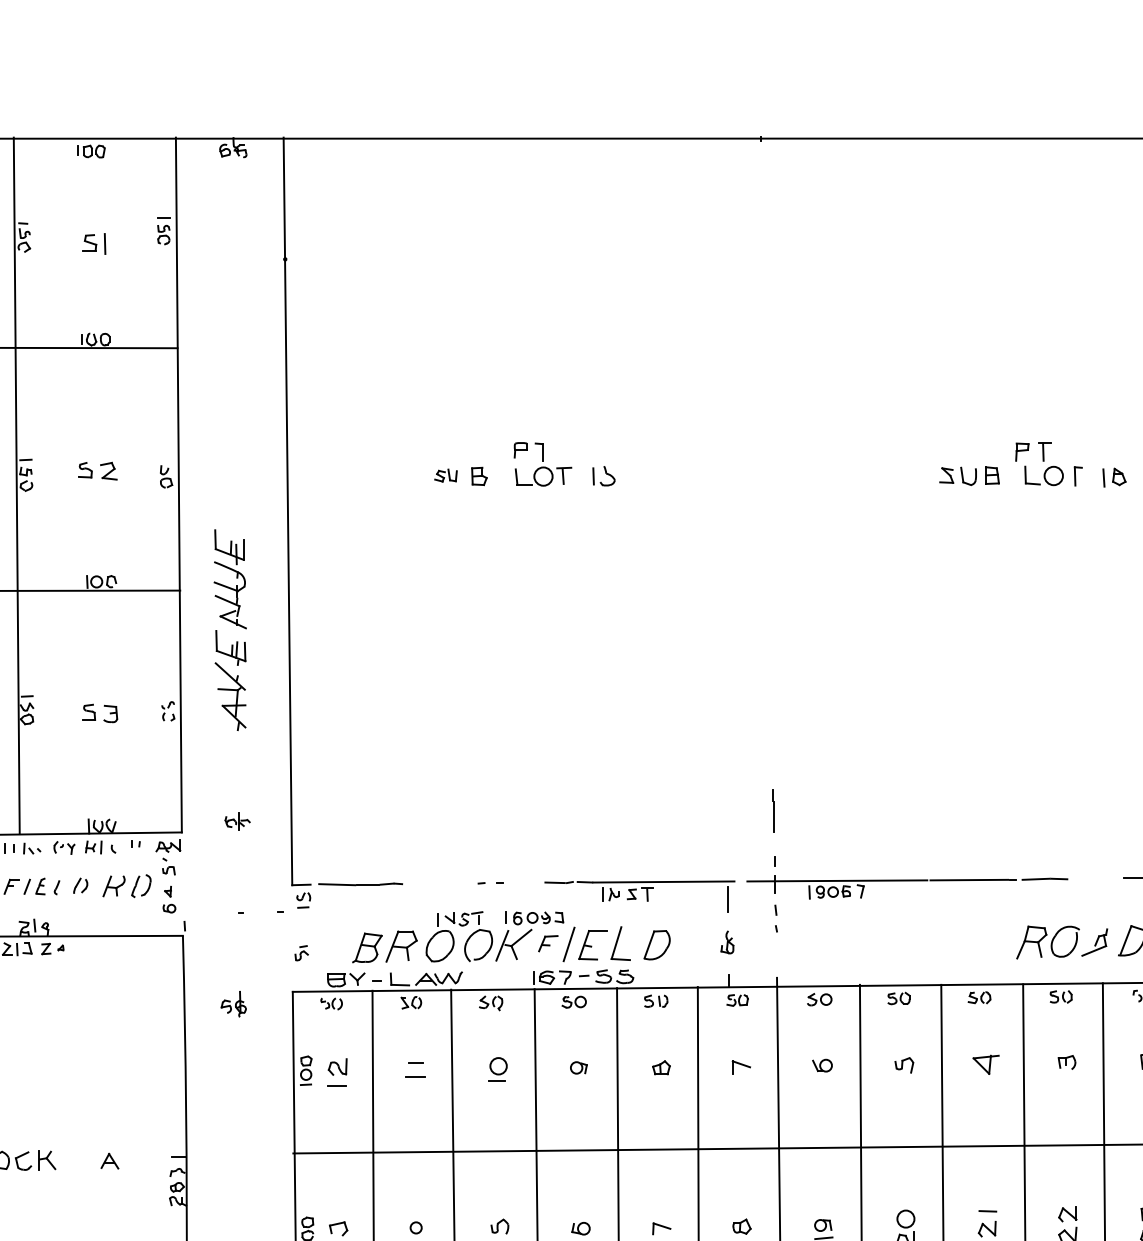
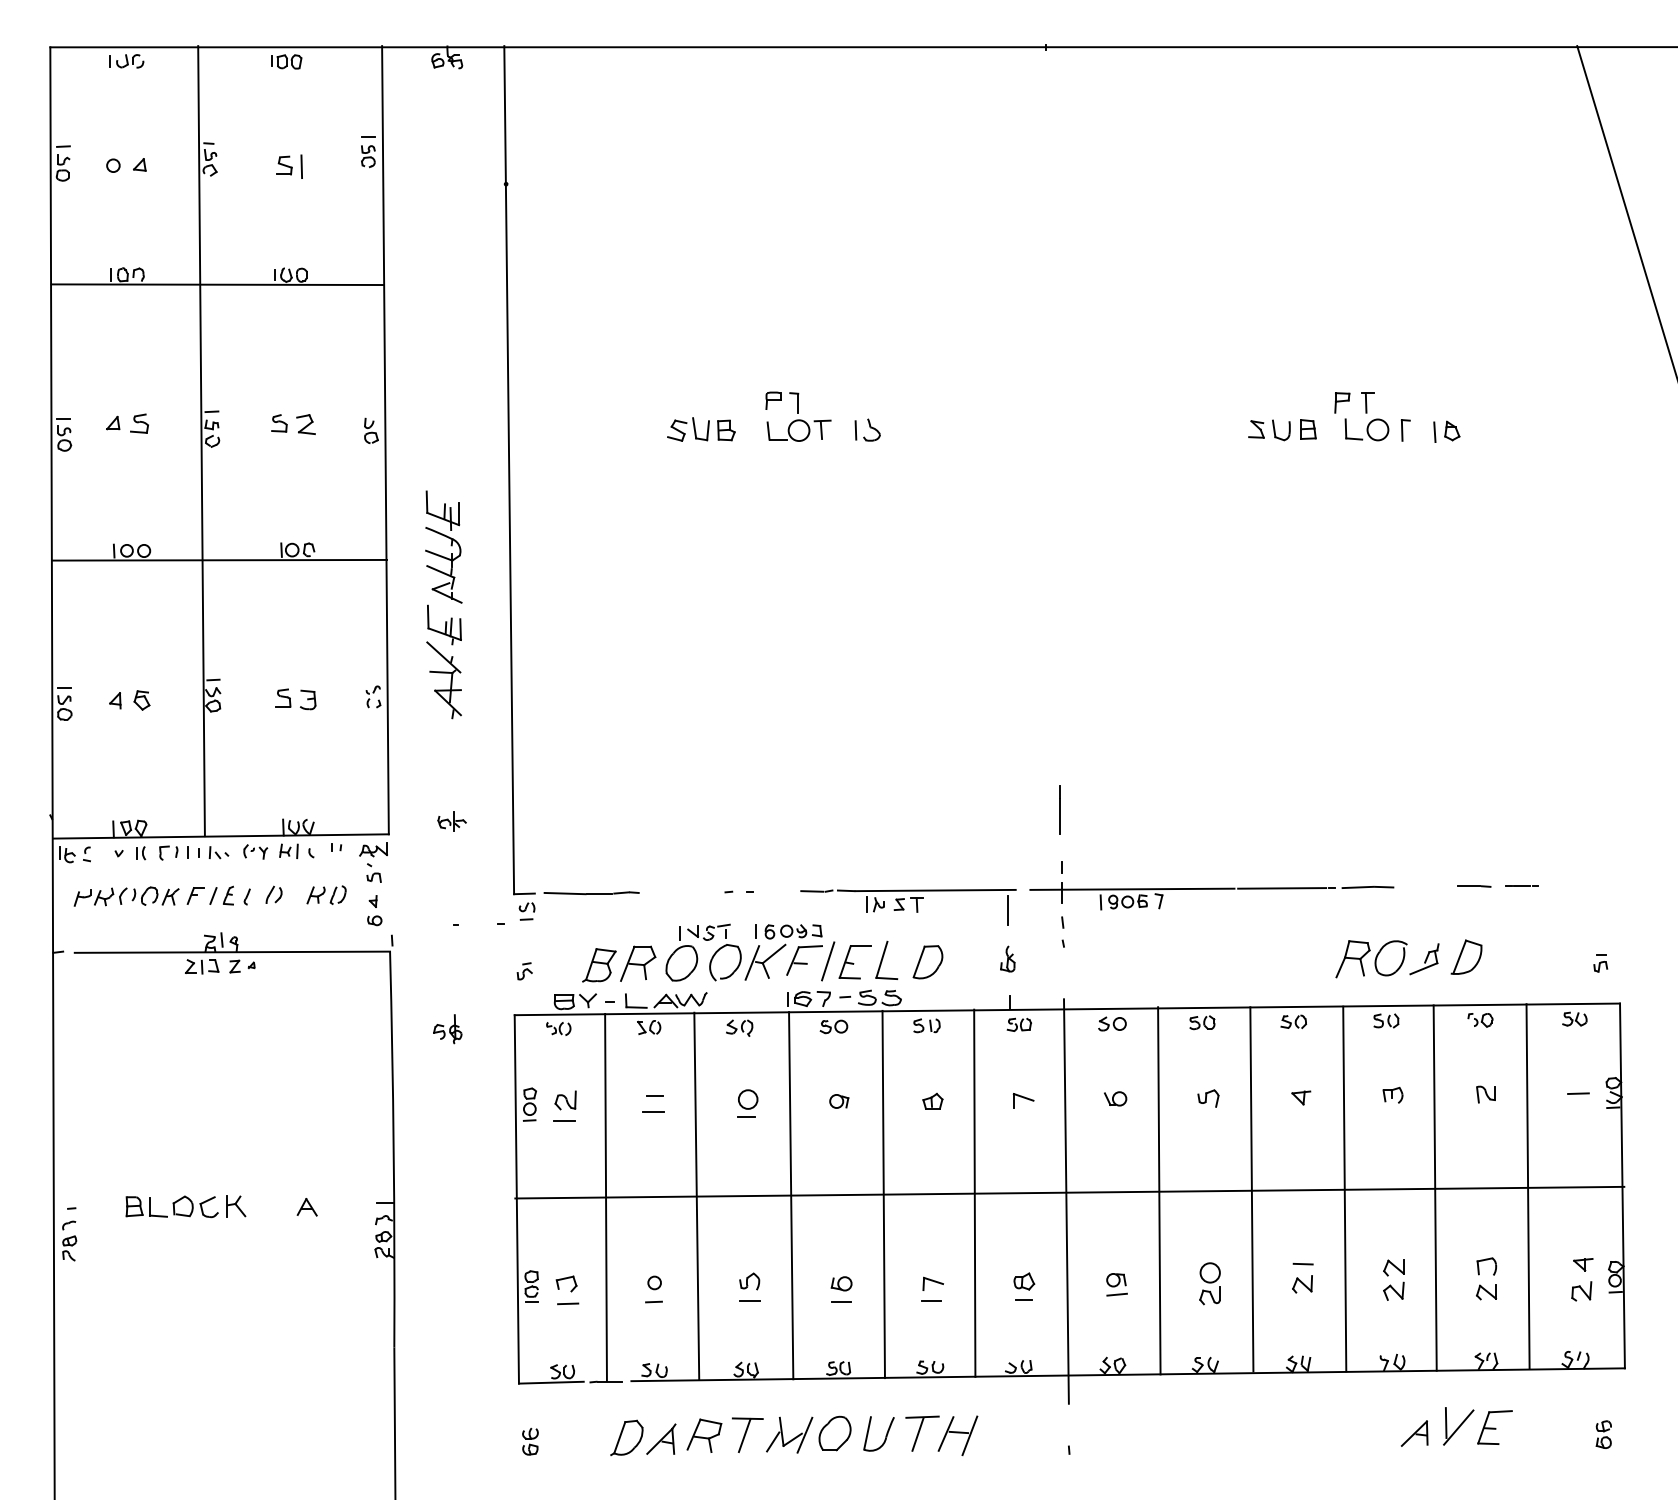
part: (446, 475) -> (688, 429), size x1.67
part: (126, 885) -> (326, 894), size x0.71
part: (548, 943) -> (804, 960), size x1.67
part: (986, 1064) -> (1301, 1097), size x0.62

